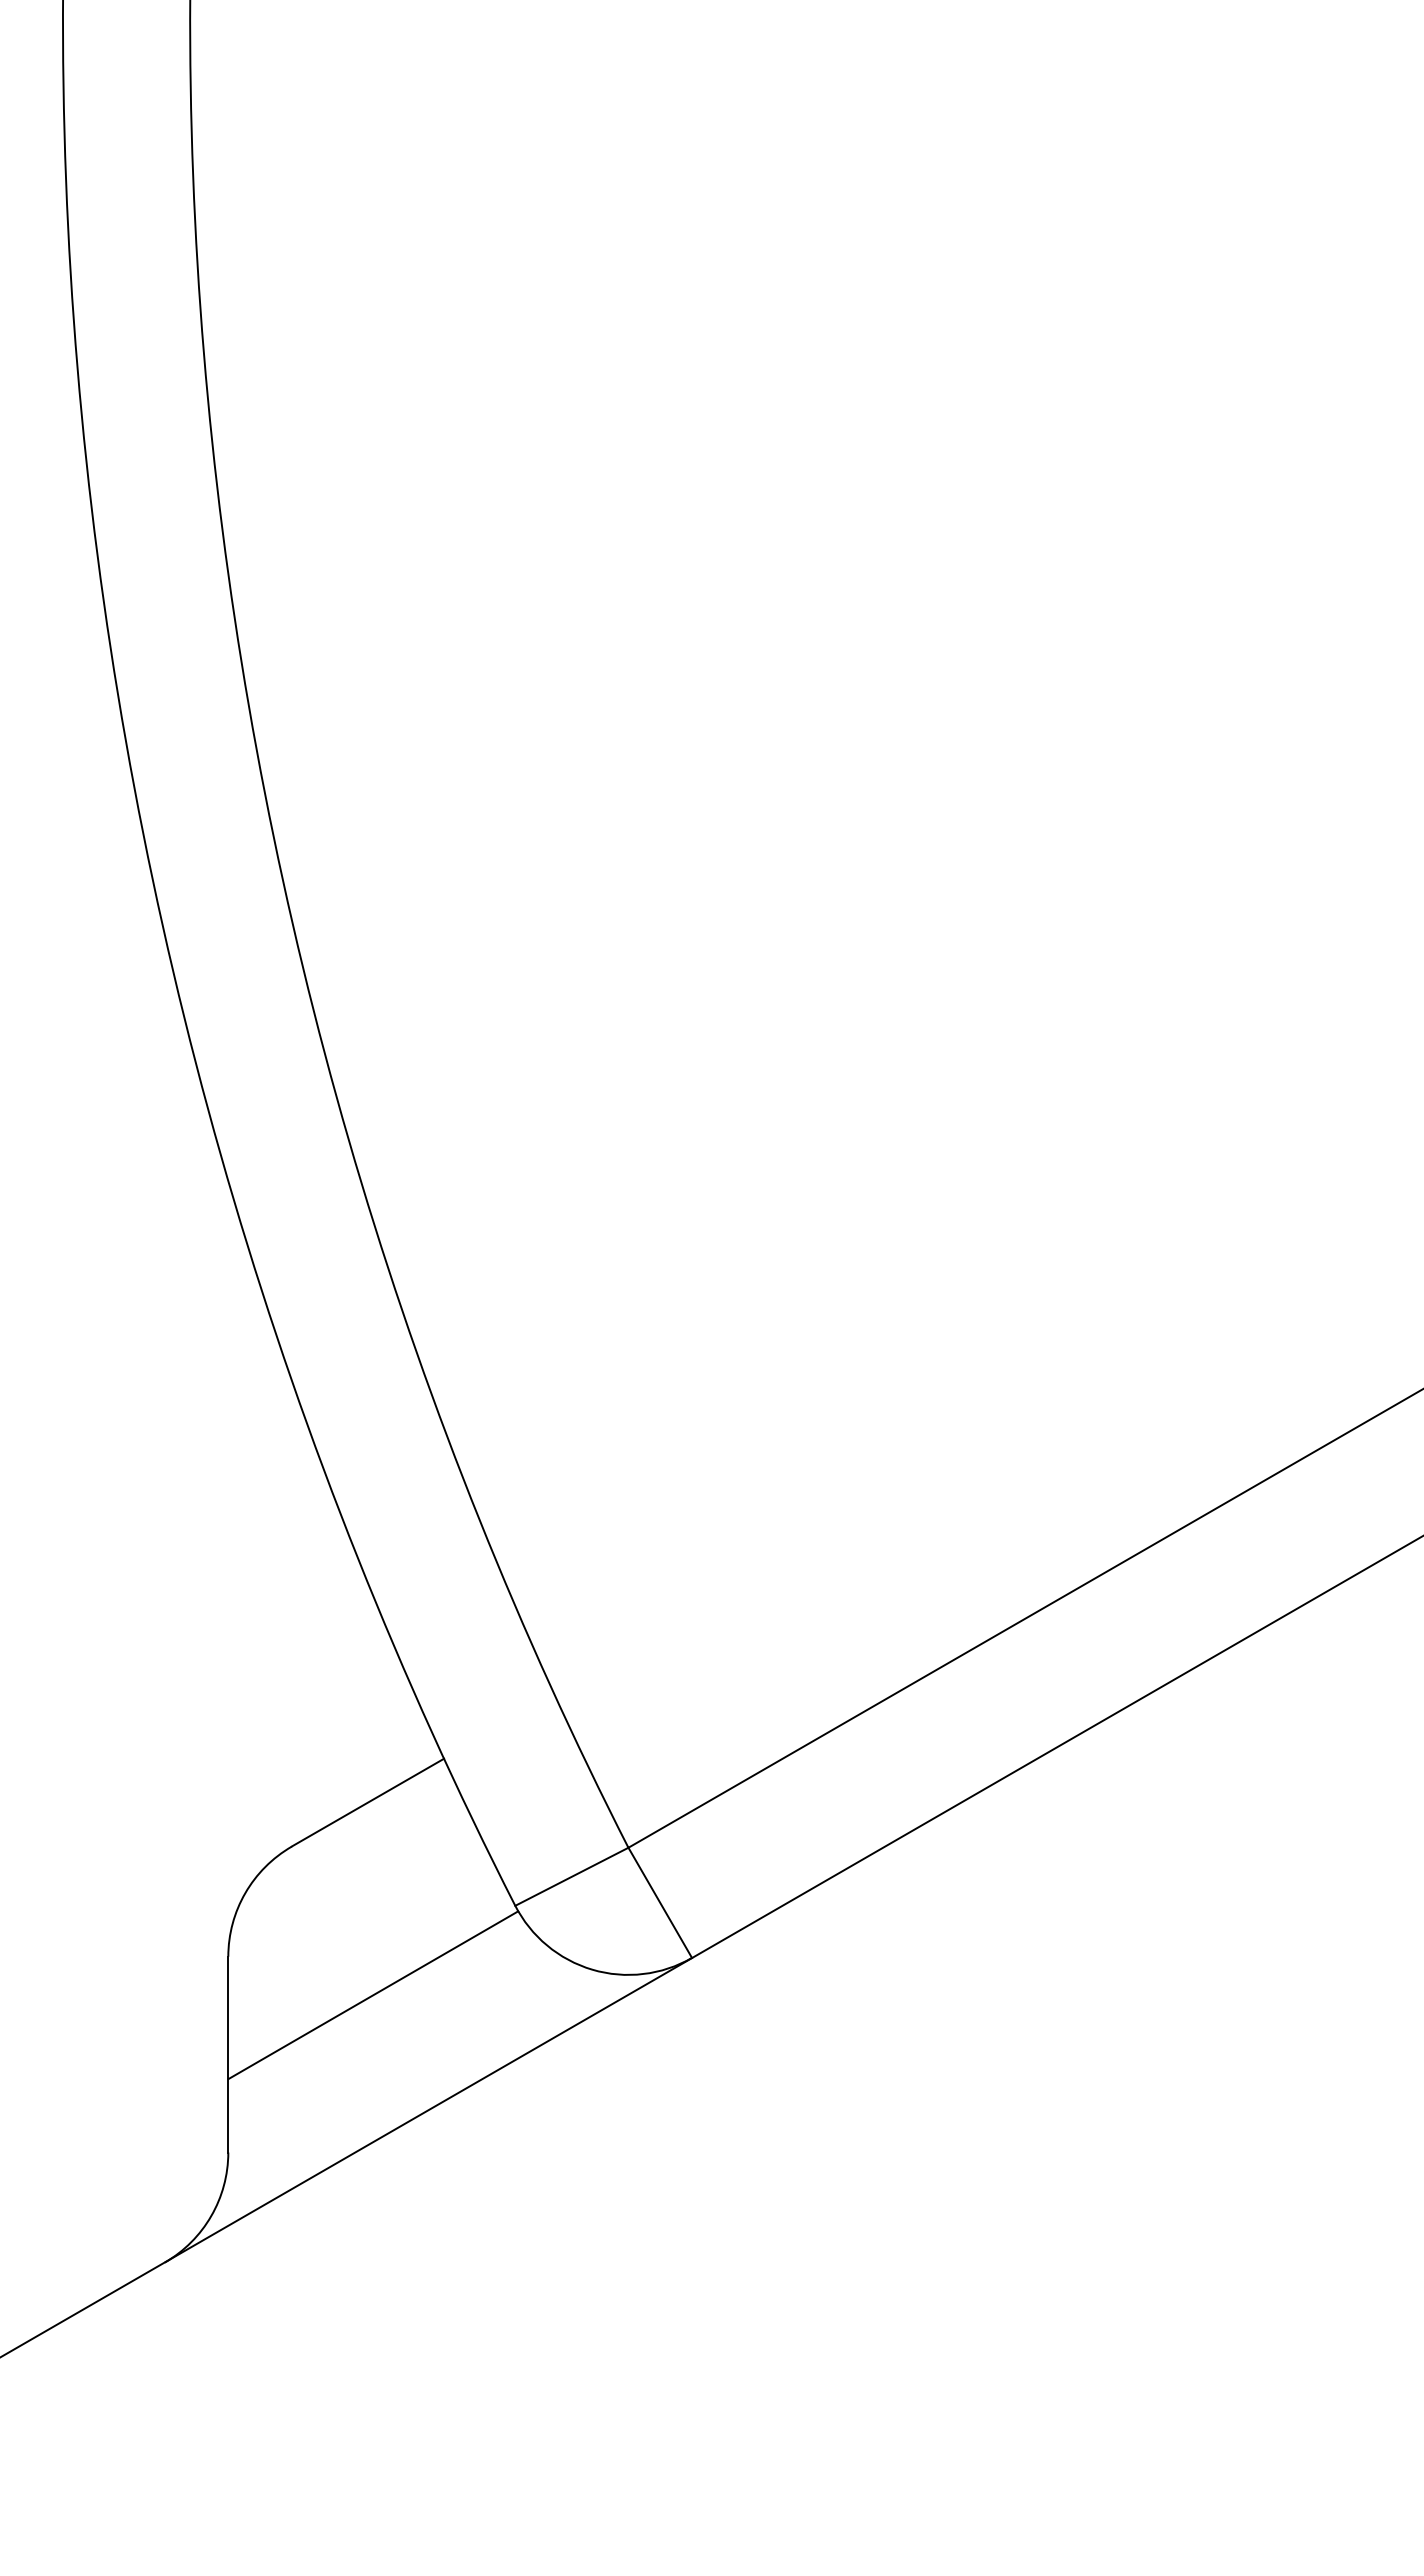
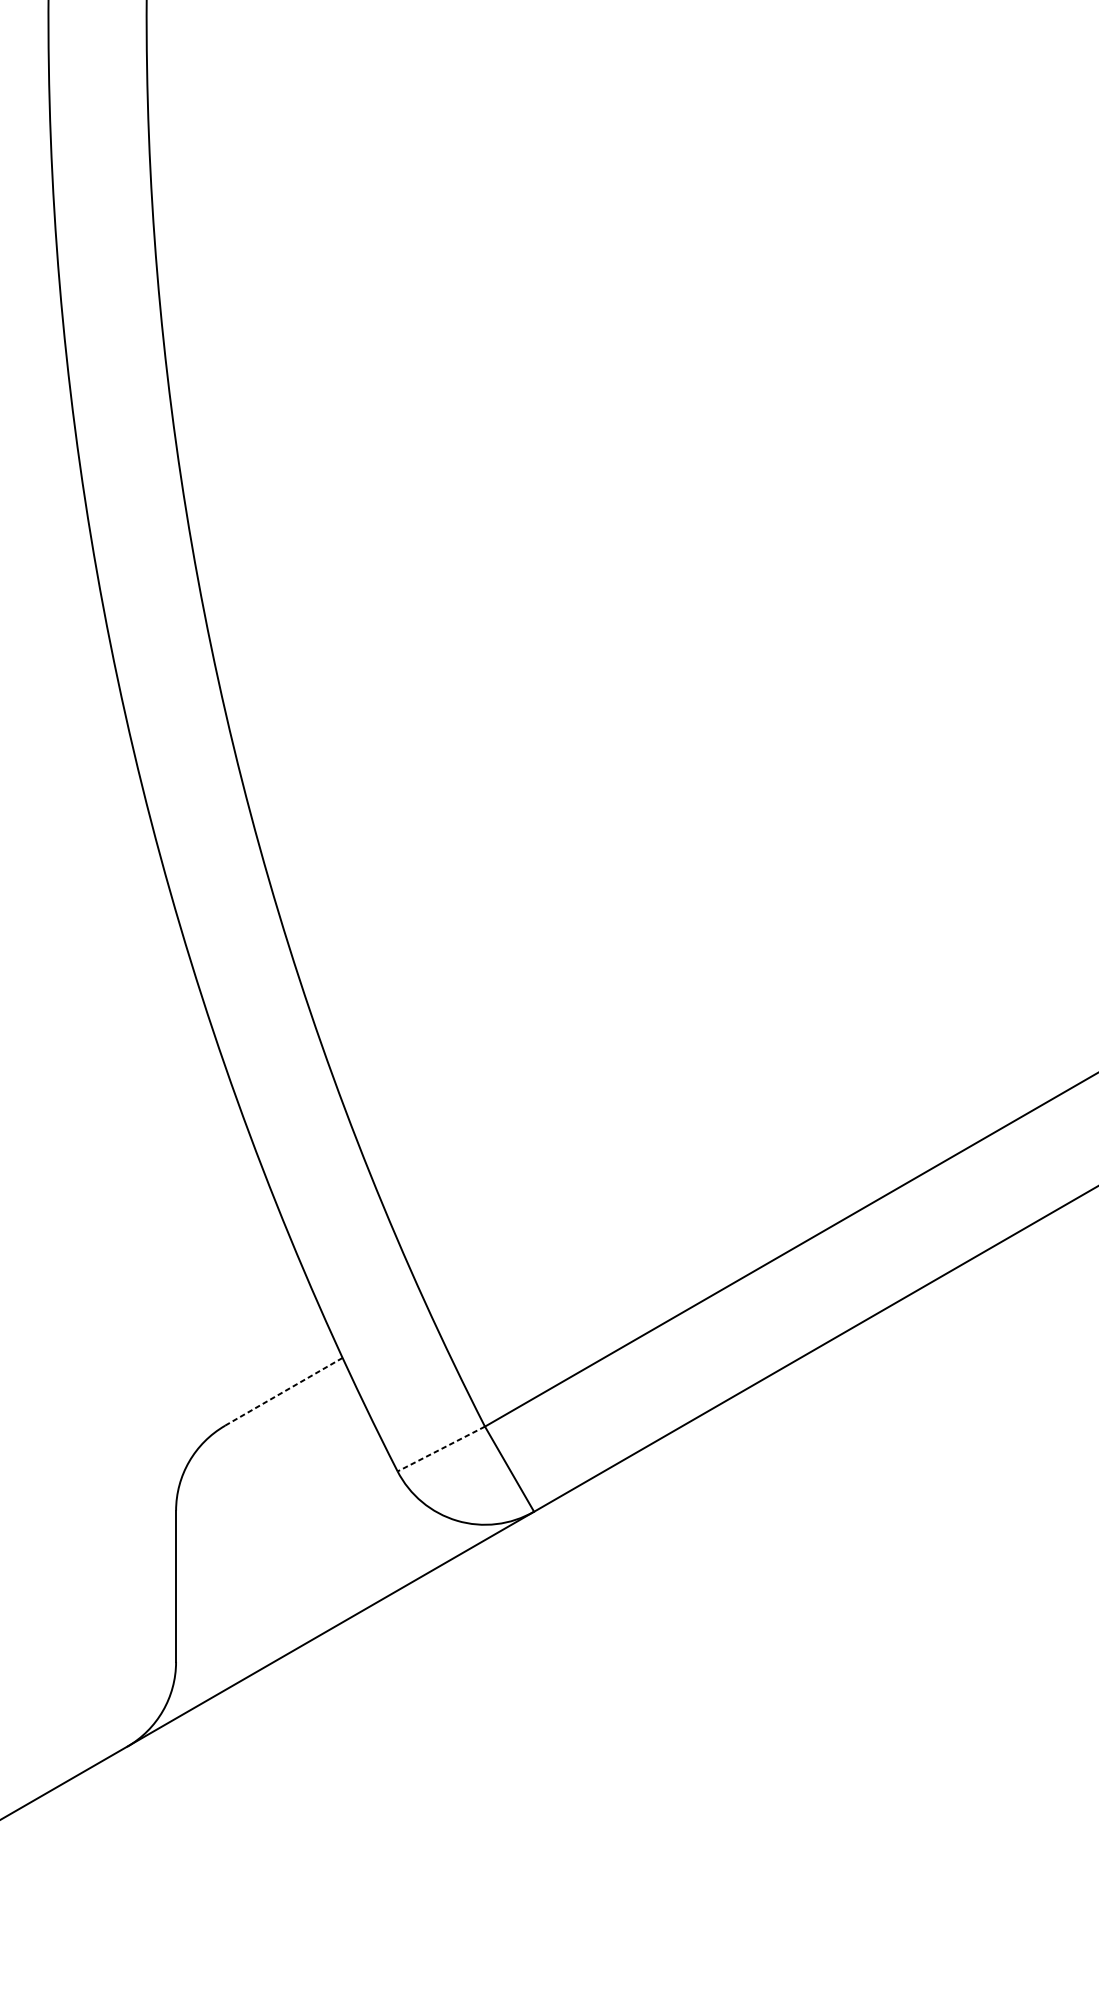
line: (367, 1802) -> (283, 1391), solid -> dashed
line: (571, 1876) -> (441, 1448), solid -> dashed
line: (373, 1995) -> (288, 1540), removed

